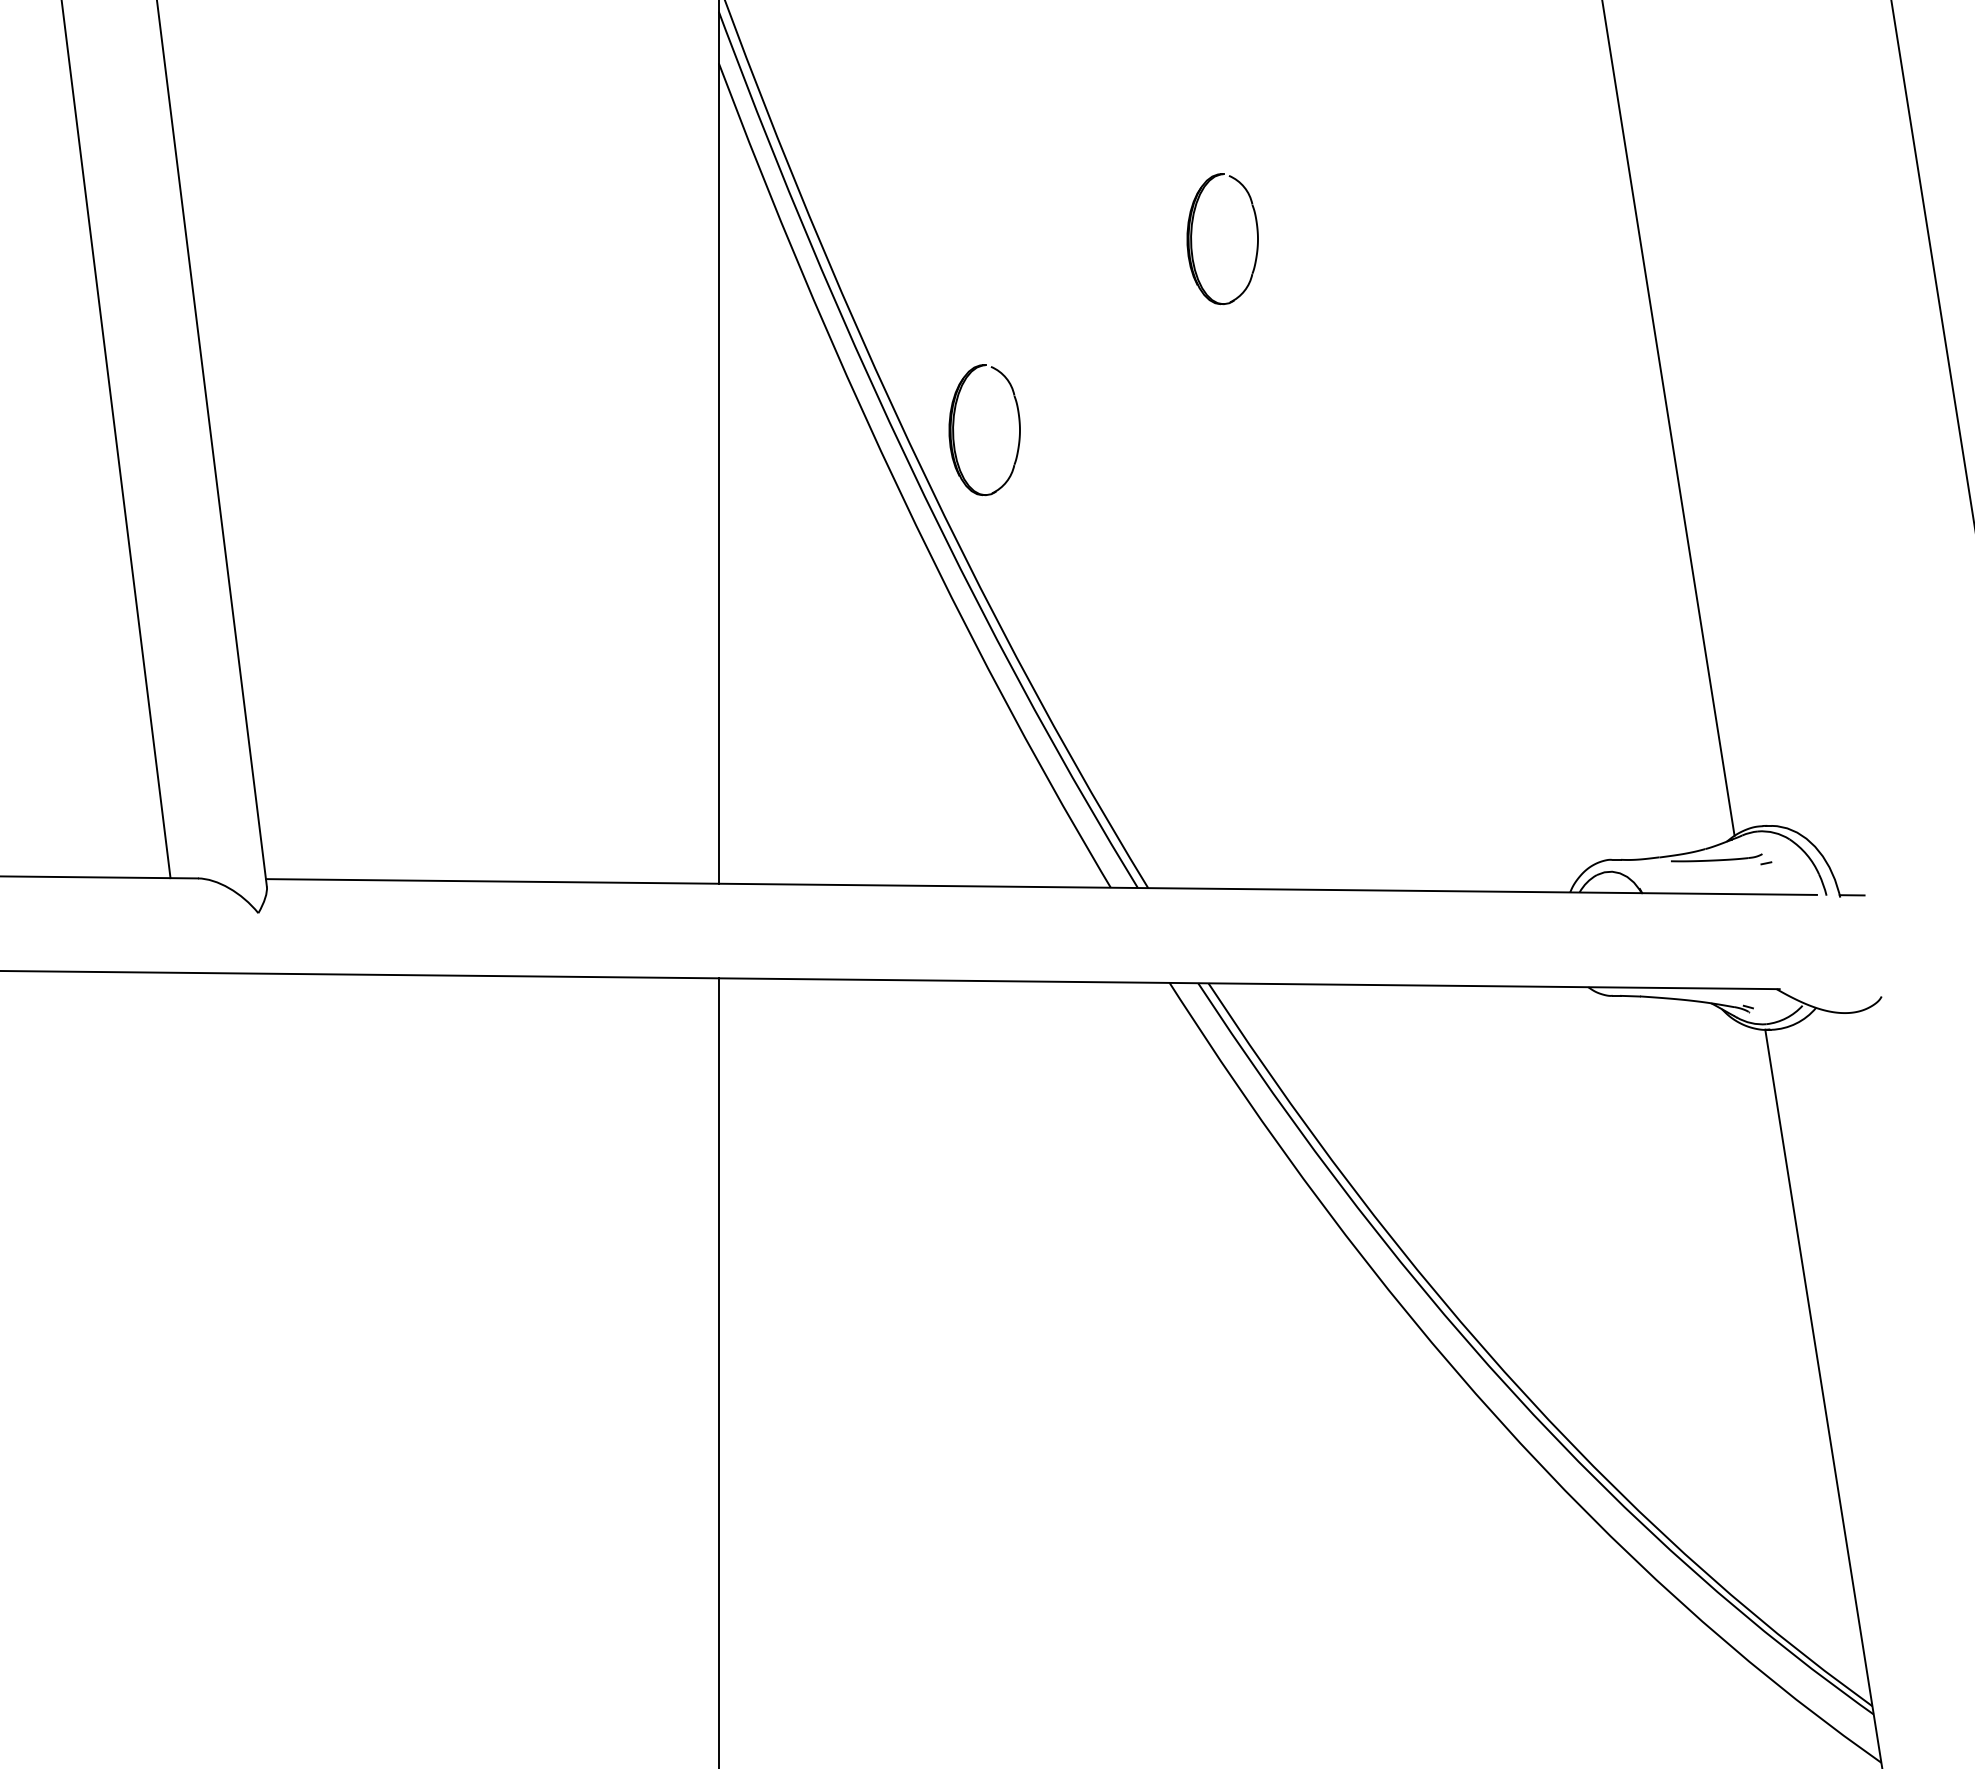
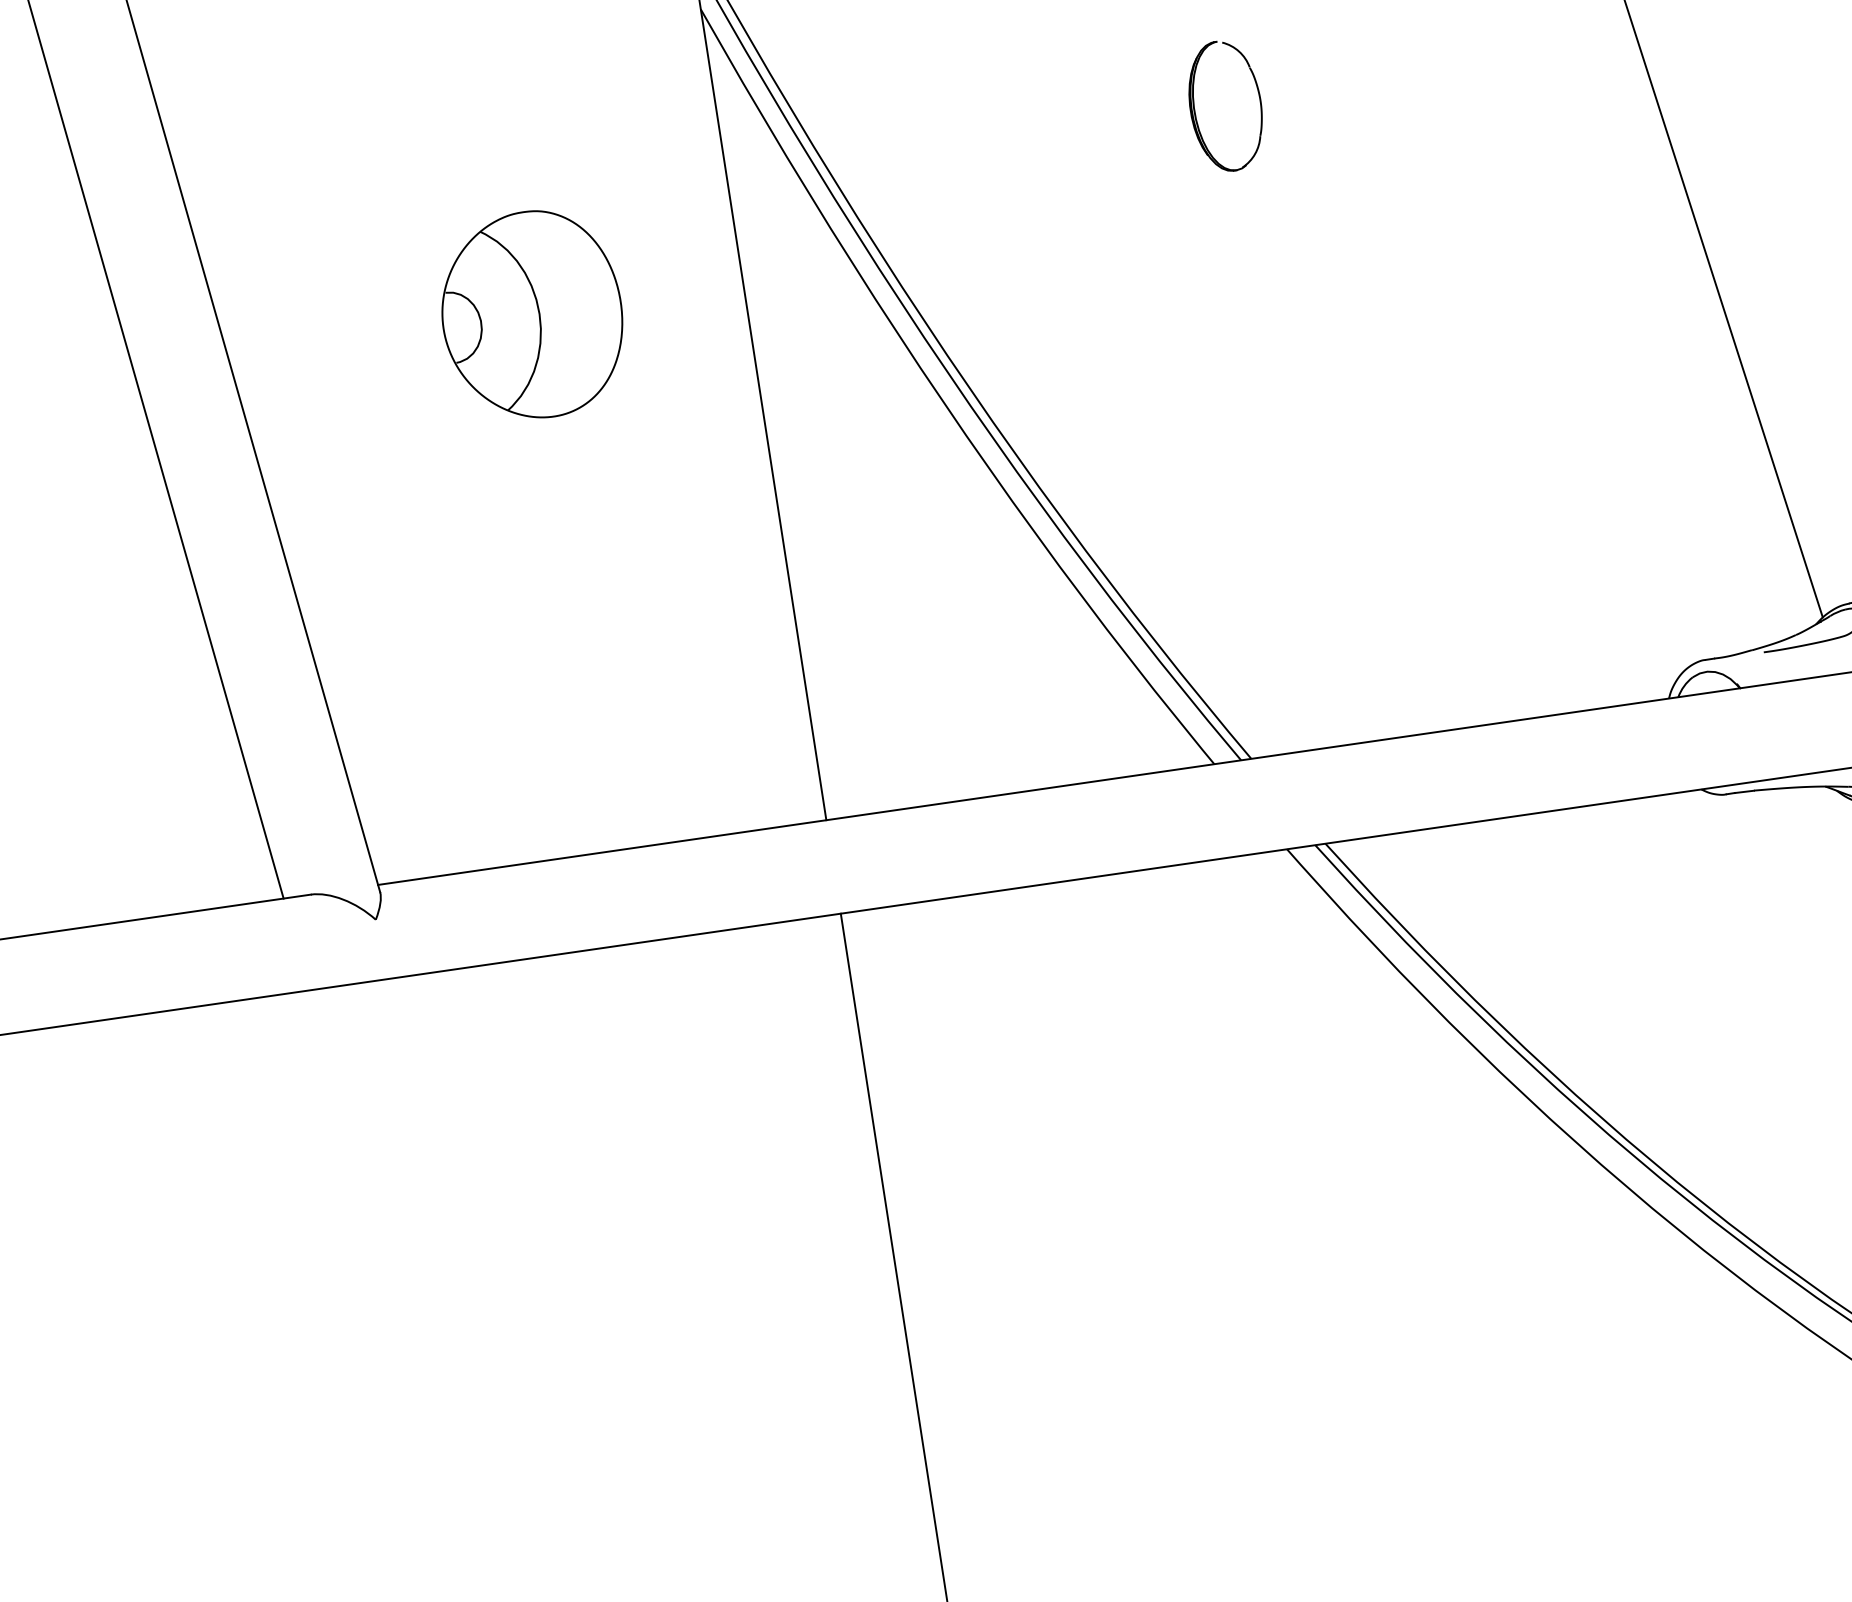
part: (504, 339) -> (531, 315), added
part: (954, 431) -> (990, 337), removed

